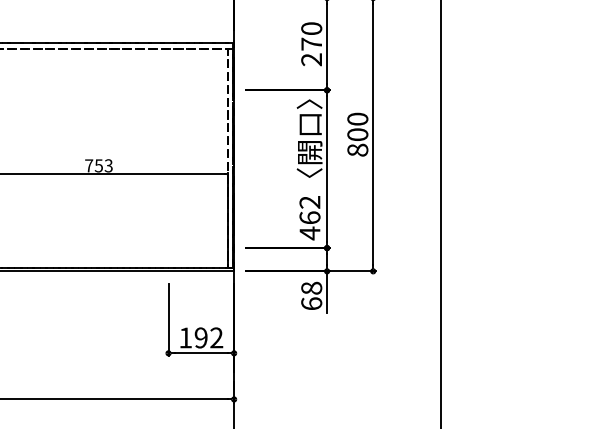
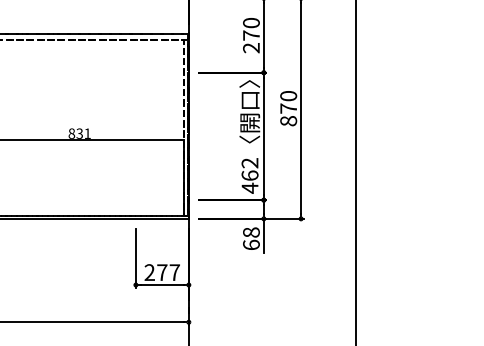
text: (357, 134) -> (288, 108), 800 -> 870
text: (98, 165) -> (79, 133), 753 -> 831
text: (200, 337) -> (161, 272), 192 -> 277

